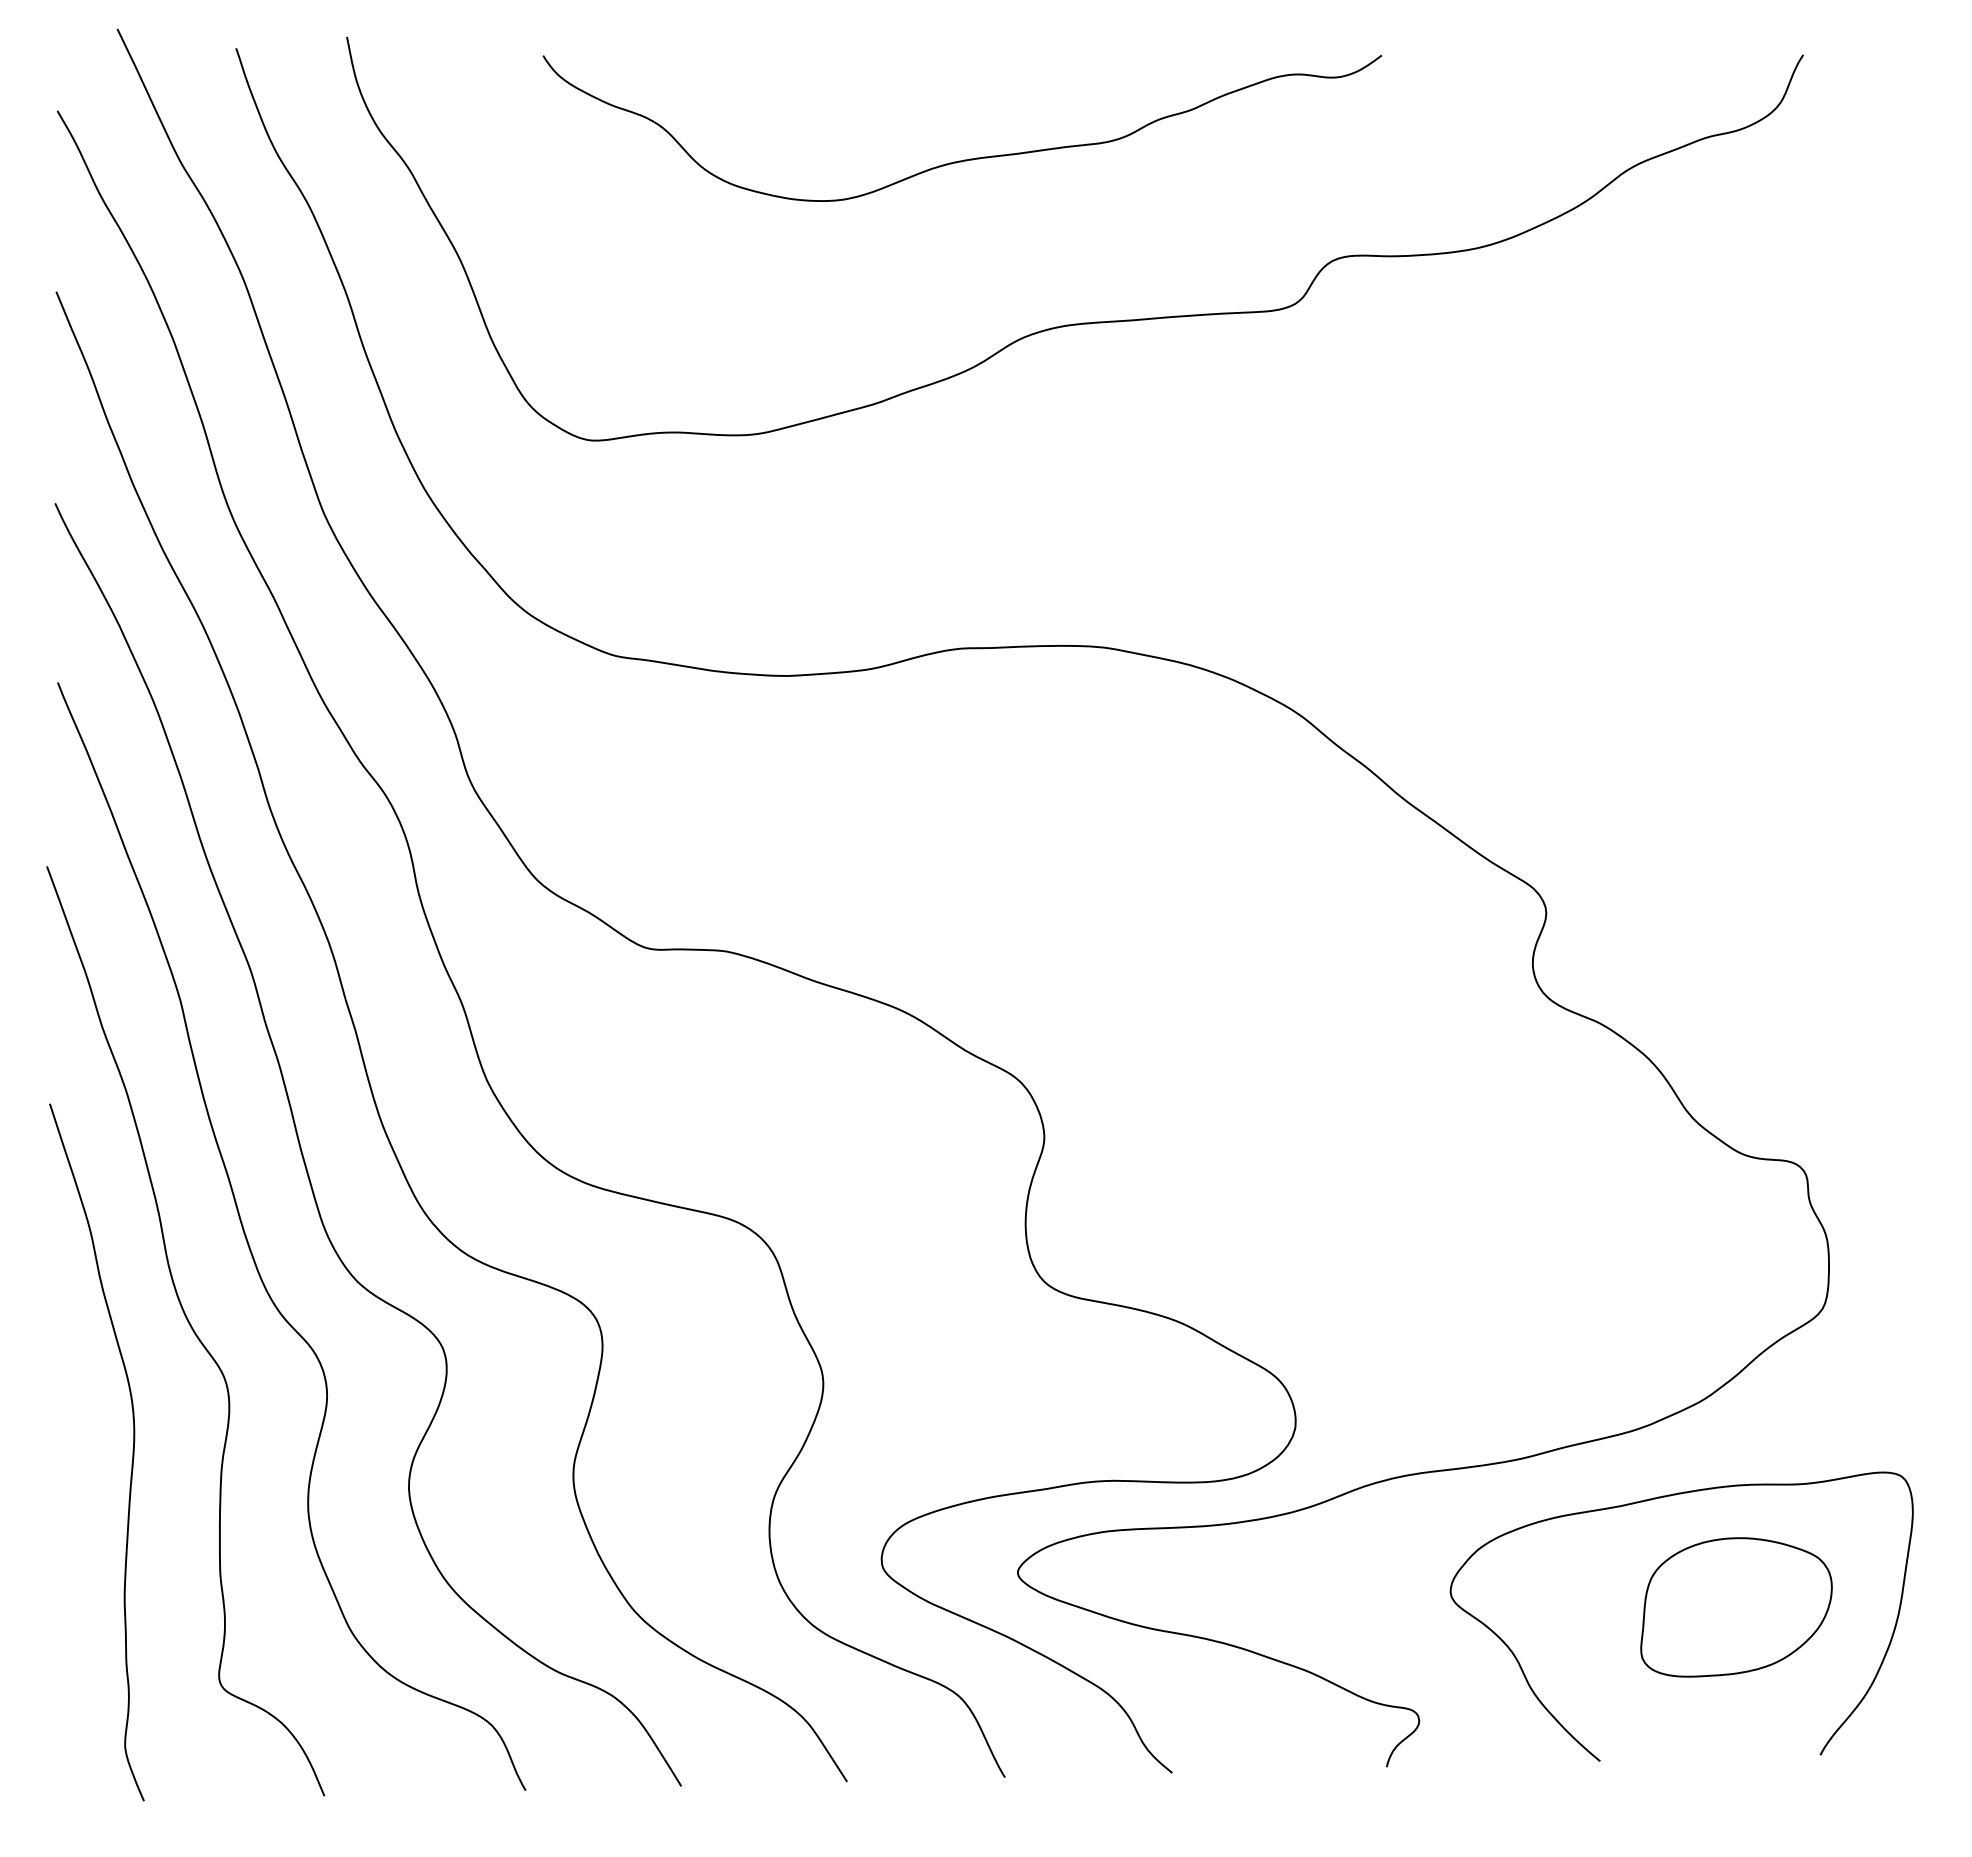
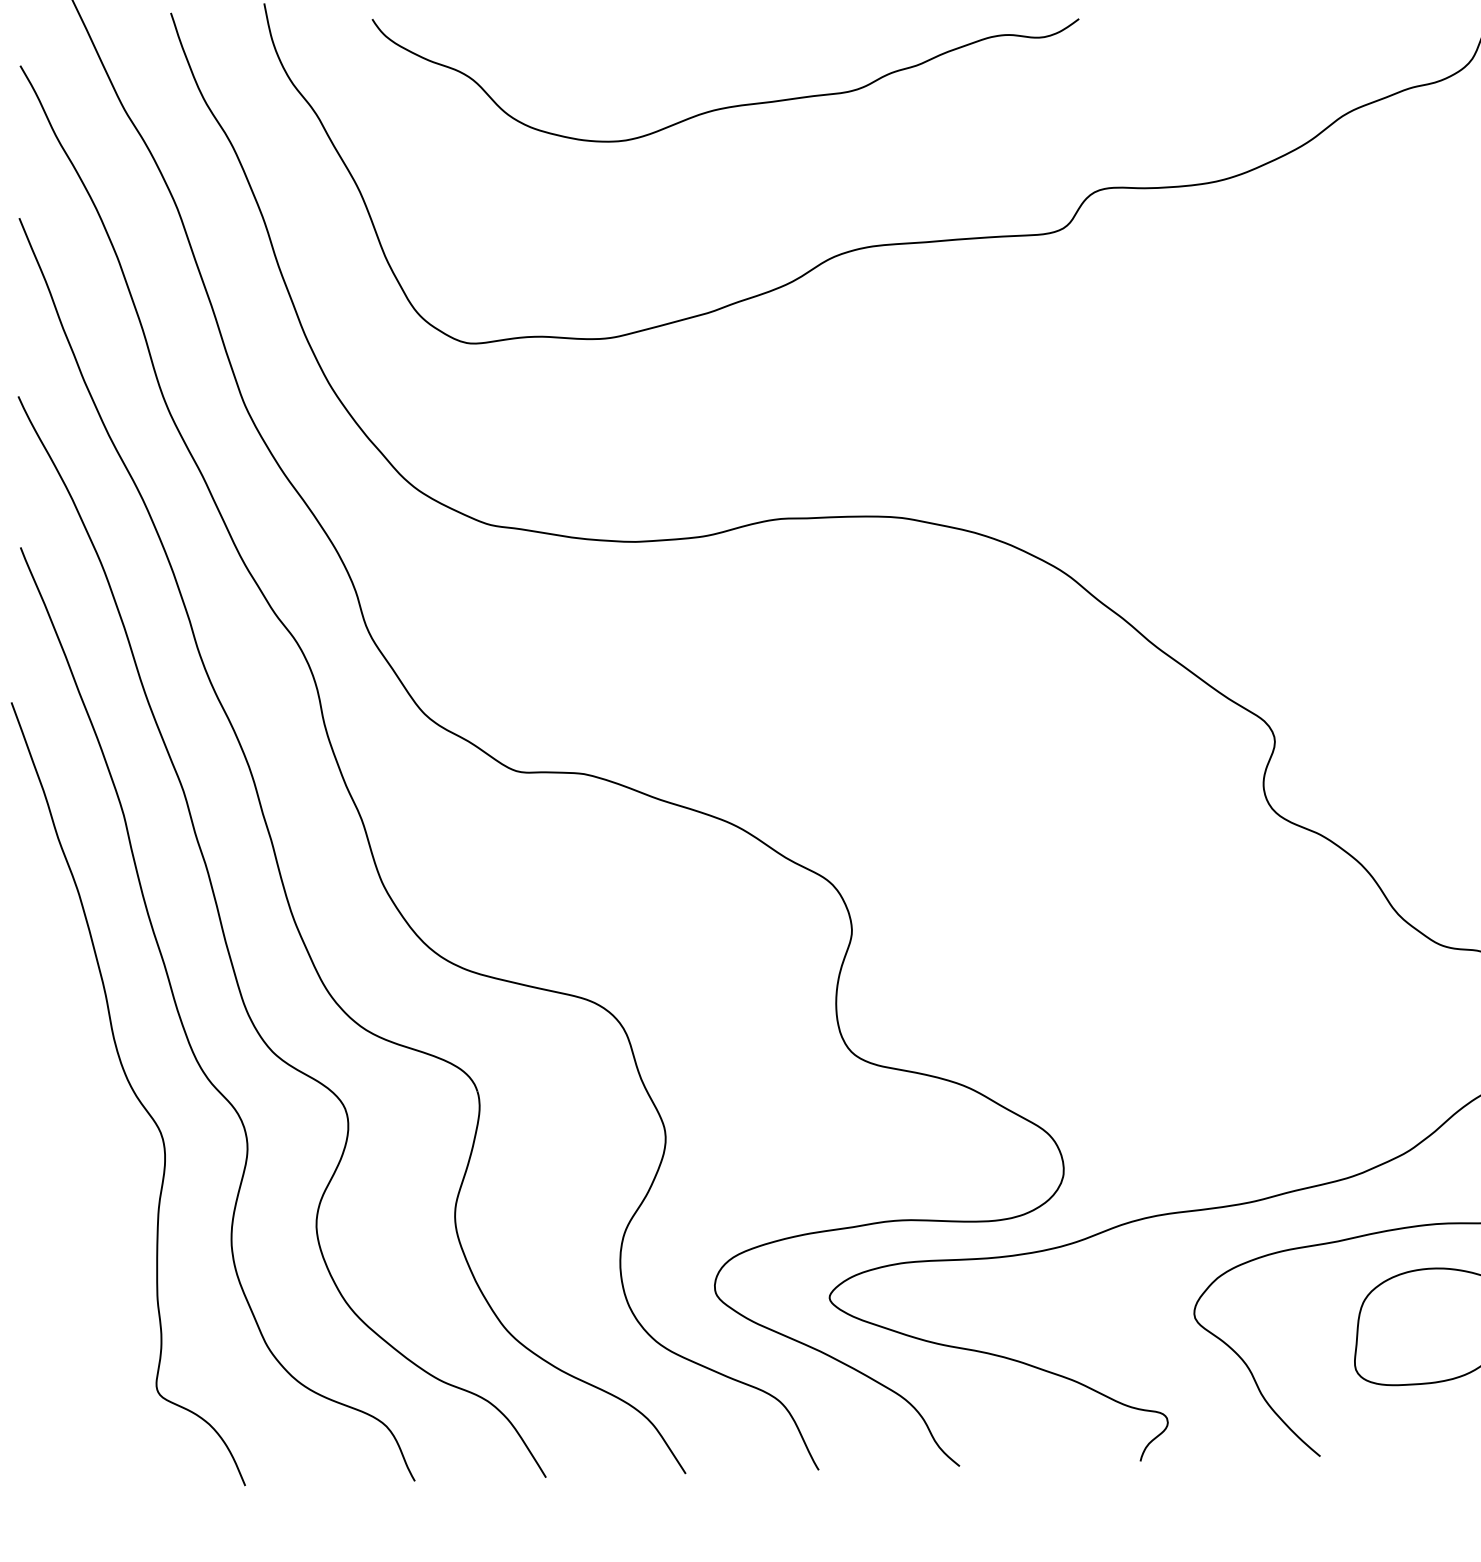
curve: (969, 158) -> (731, 105), moved
curve: (132, 1452) -> (83, 1196), removed

